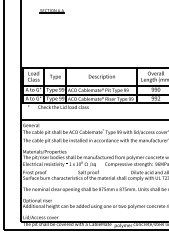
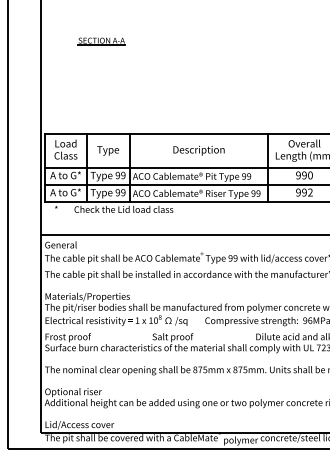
line: (51, 11) -> (100, 42), moved

